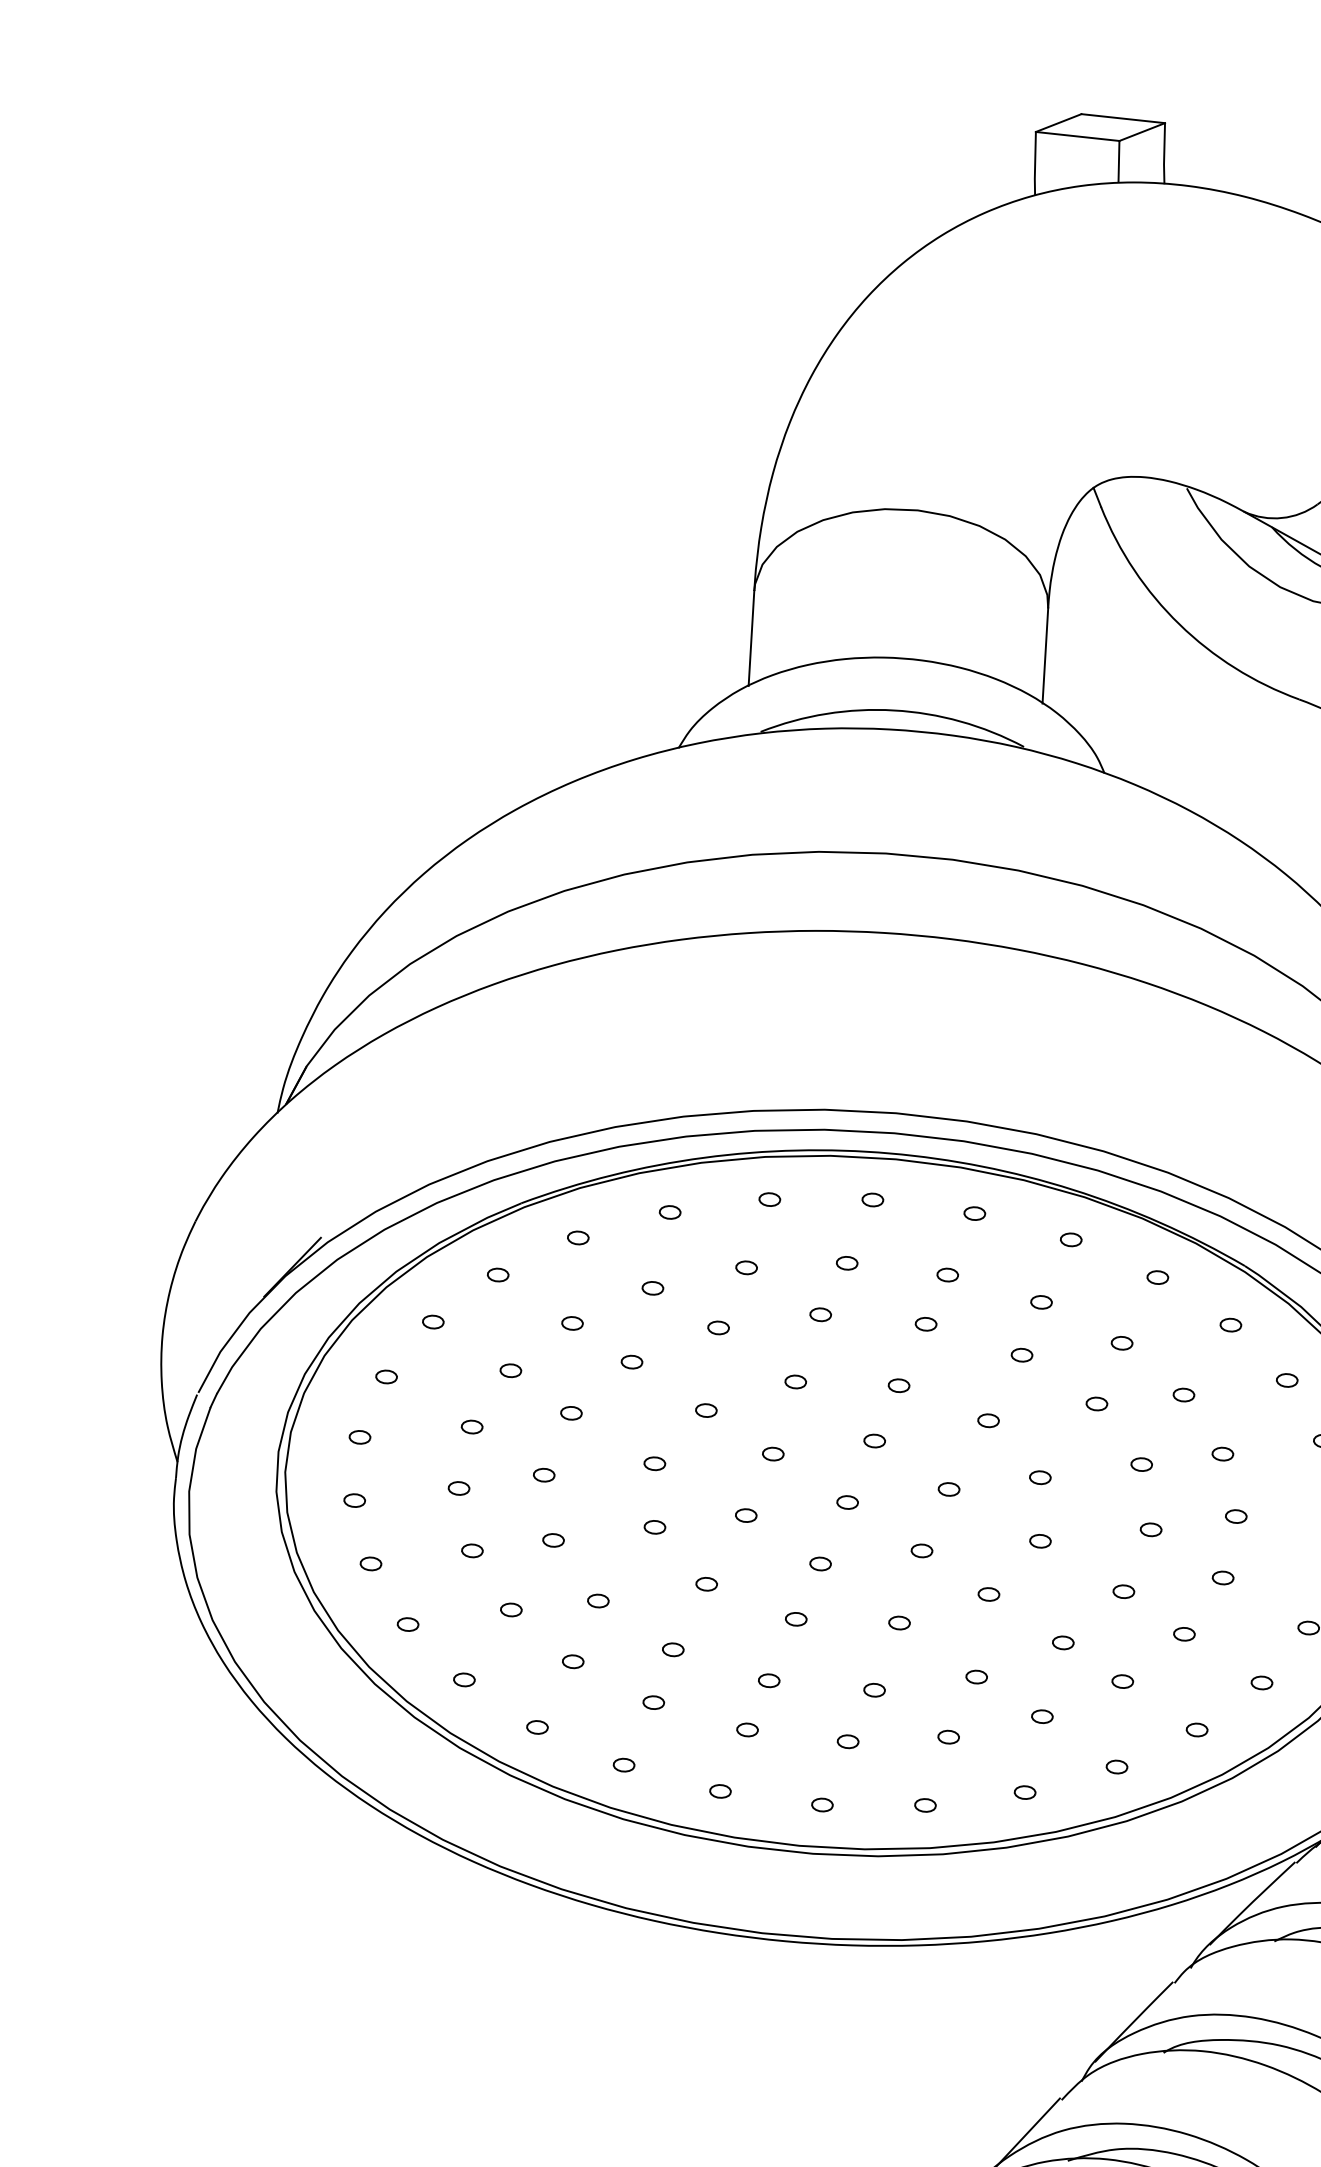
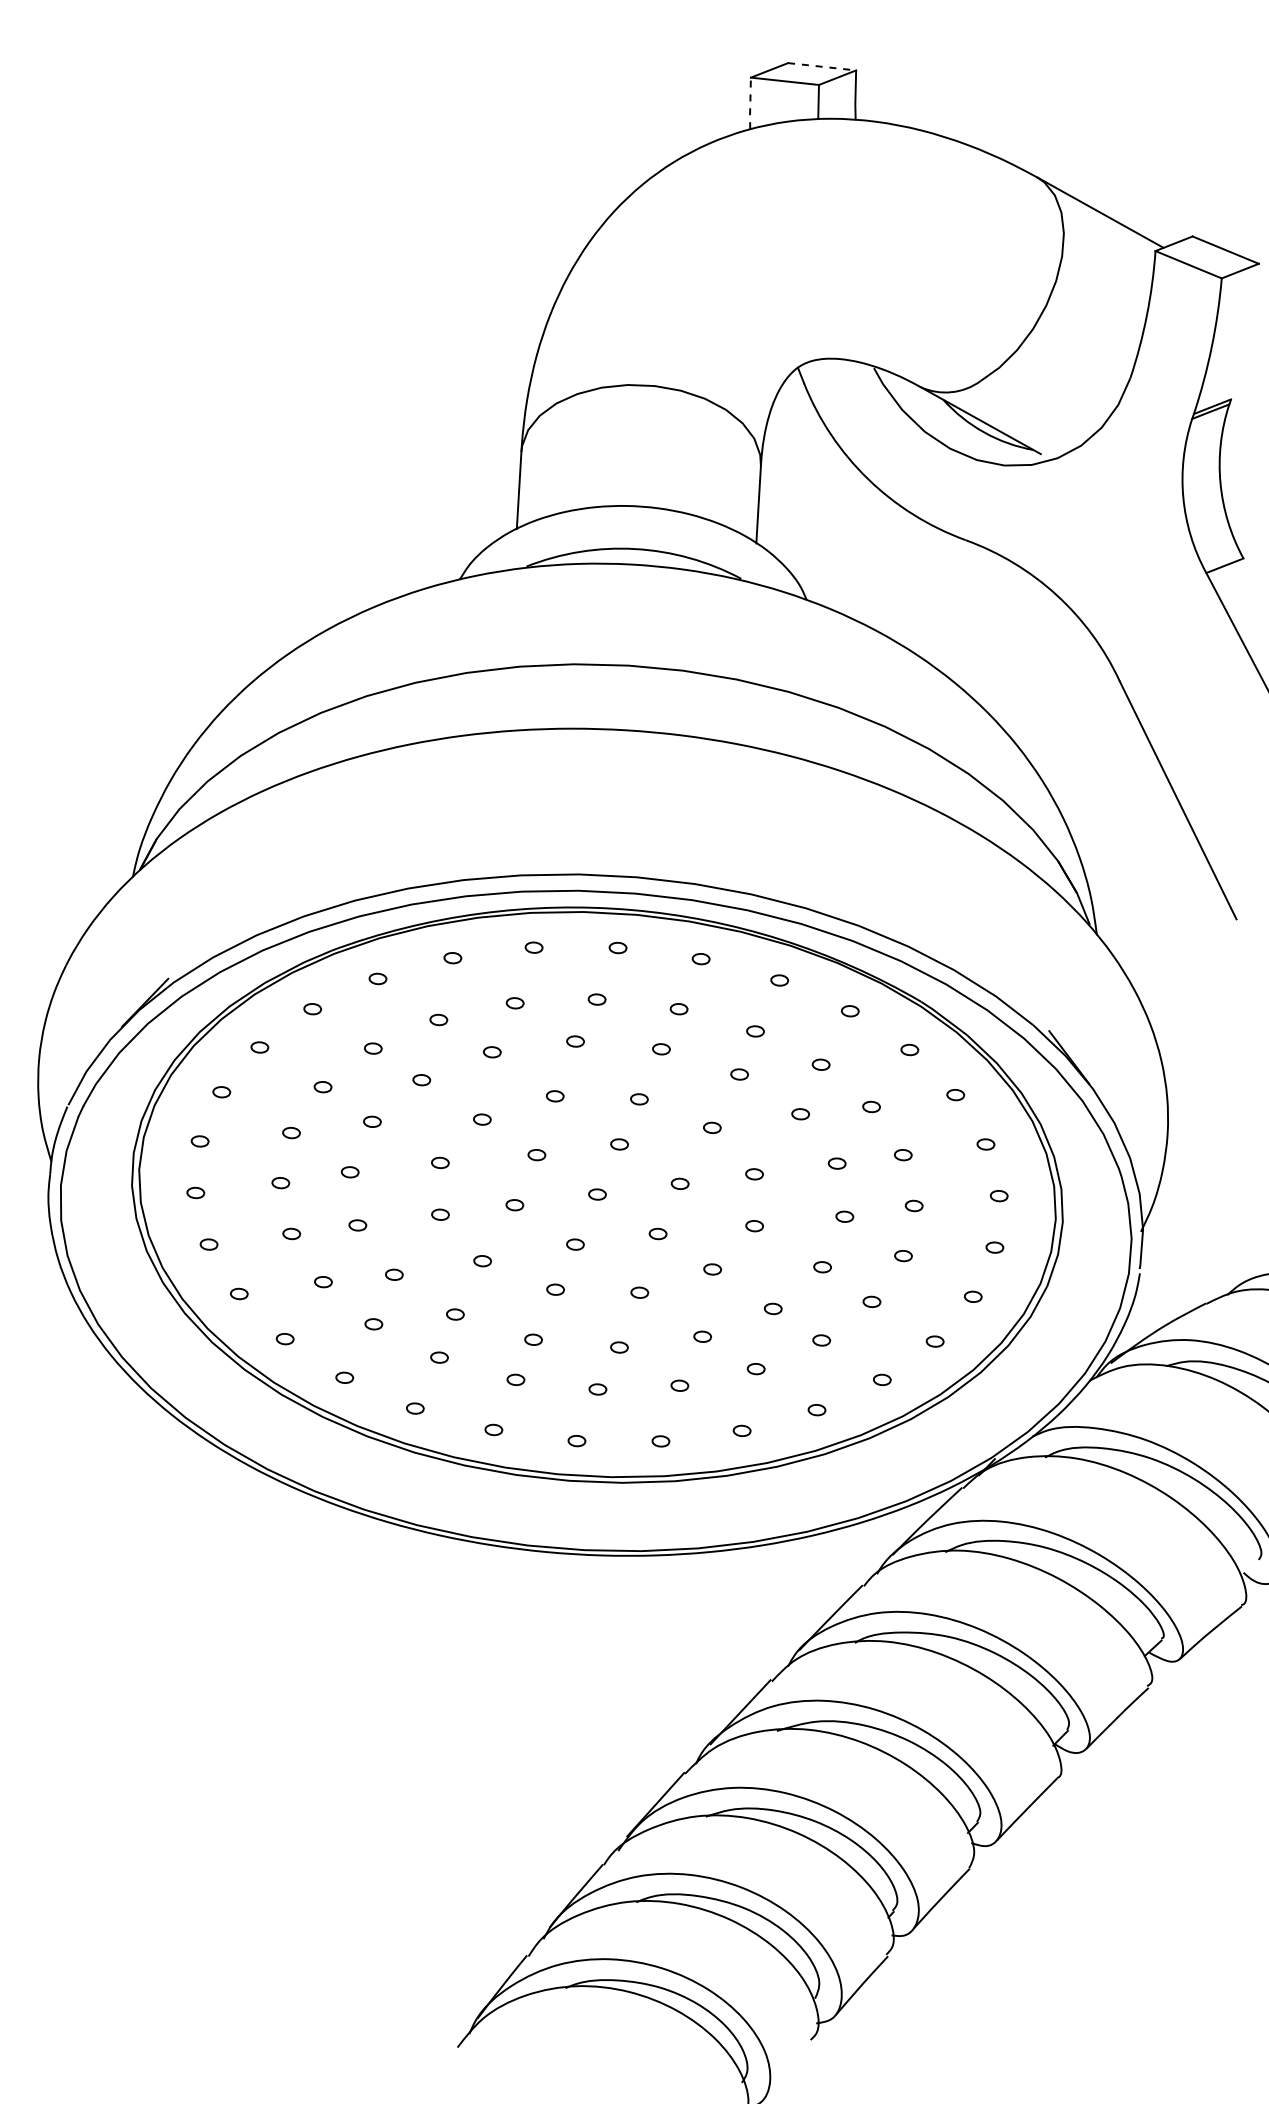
line: (1123, 118) -> (822, 66), solid -> dashed
line: (1035, 164) -> (750, 104), solid -> dashed

